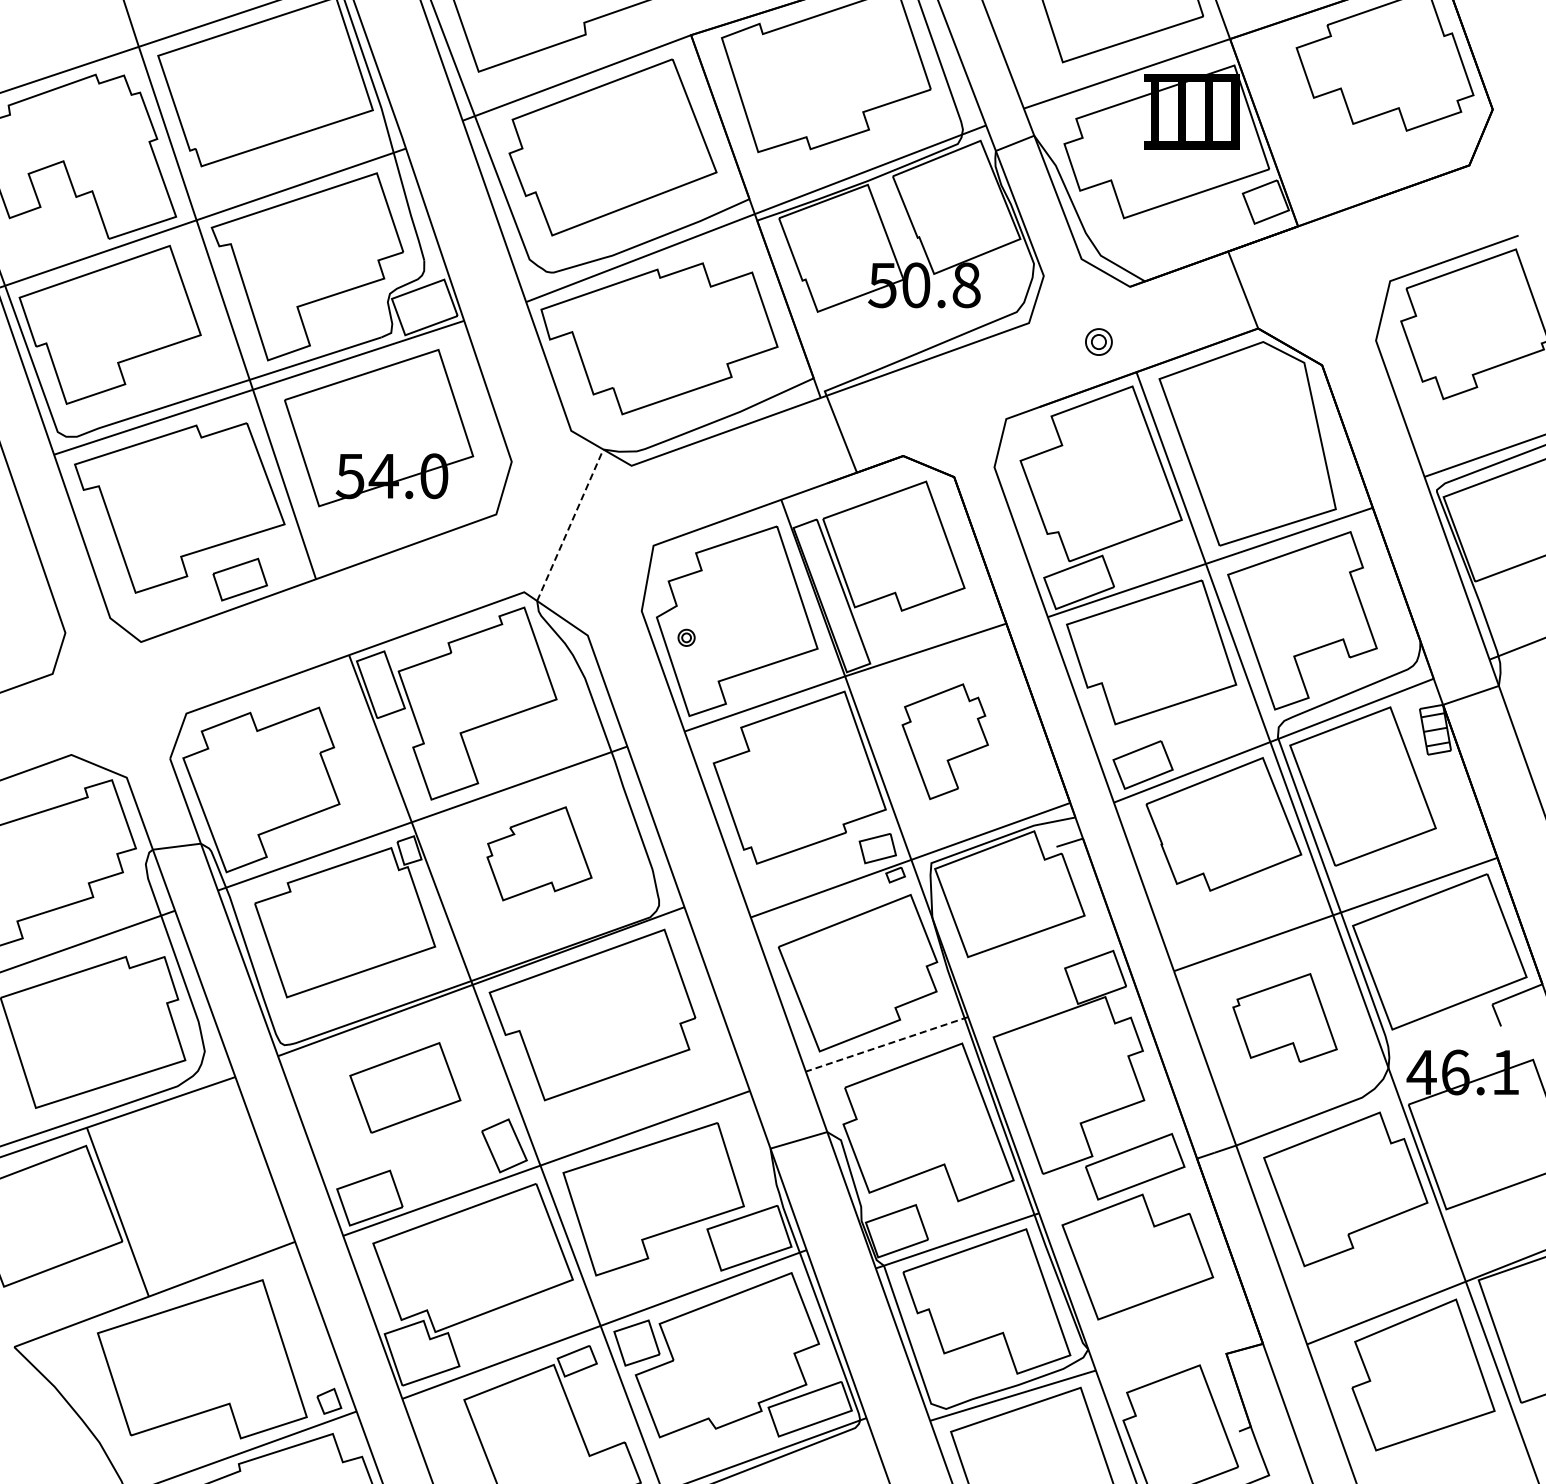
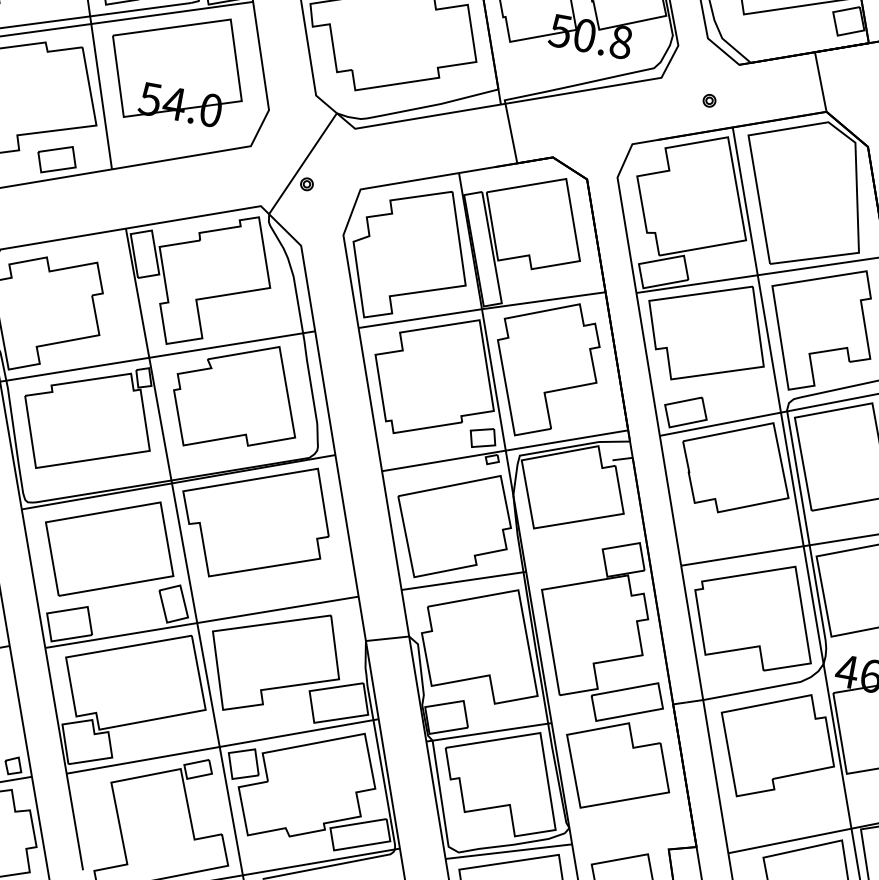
part: (1098, 342) -> (709, 100), size x0.62
line: (570, 525) -> (303, 163), dashed -> solid
part: (686, 637) -> (306, 184), moved
part: (945, 741) -> (546, 369), size x1.67
part: (539, 853) -> (237, 397), size x1.67
part: (1284, 1017) -> (754, 613), size x1.67
line: (887, 1044) -> (464, 581), dashed -> solid
part: (405, 1087) -> (109, 548), size x1.67

